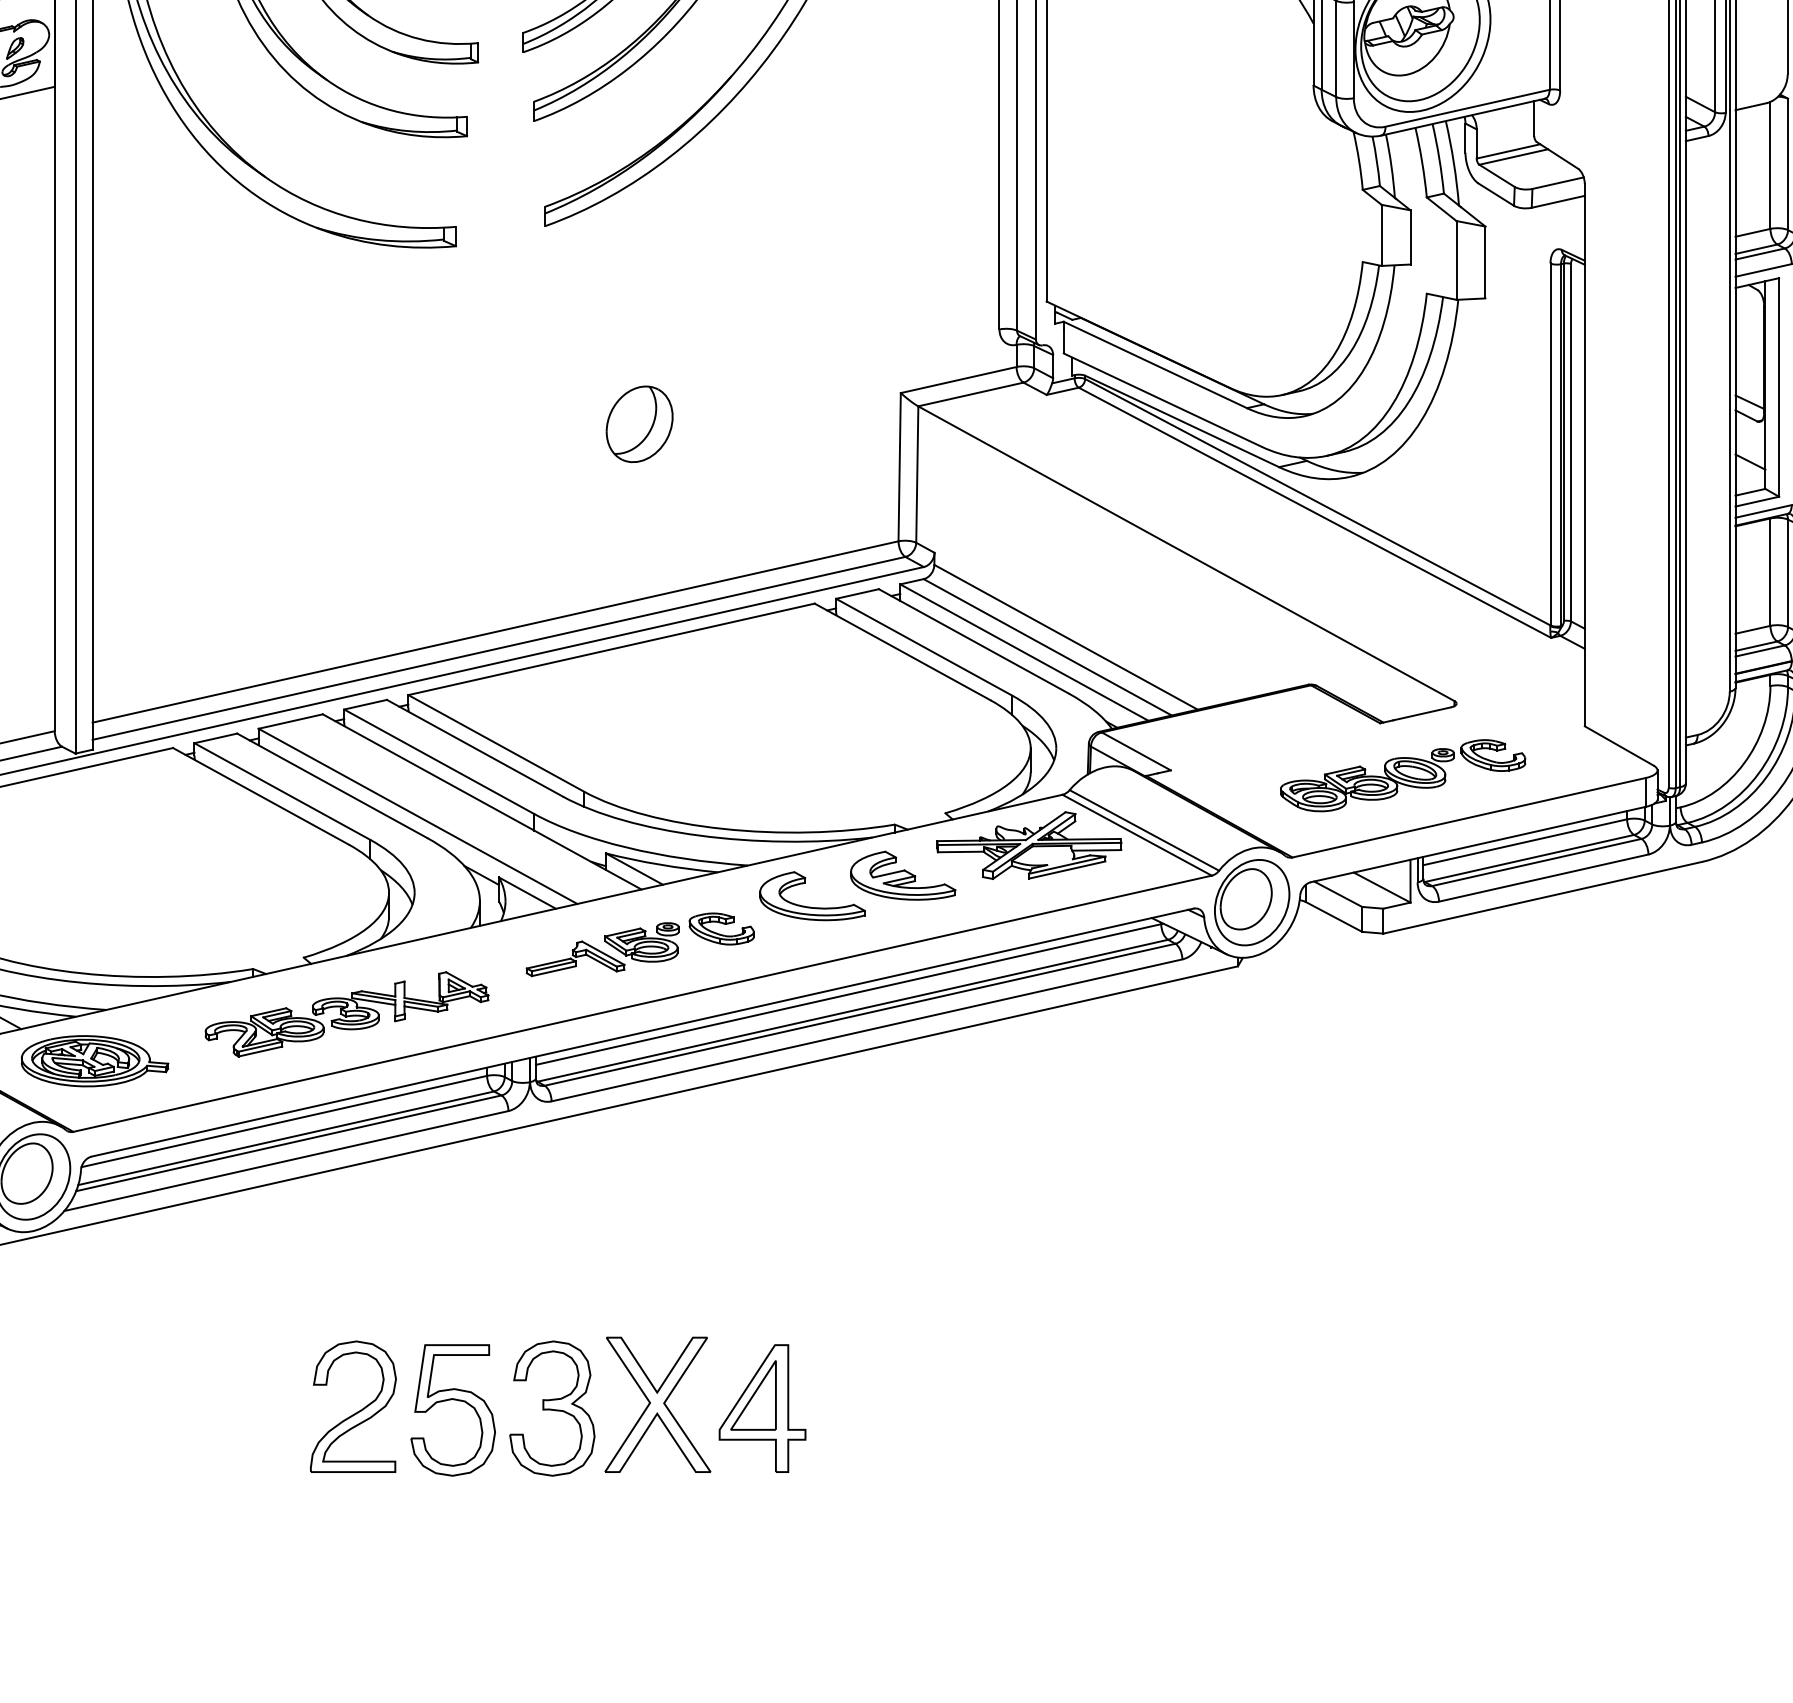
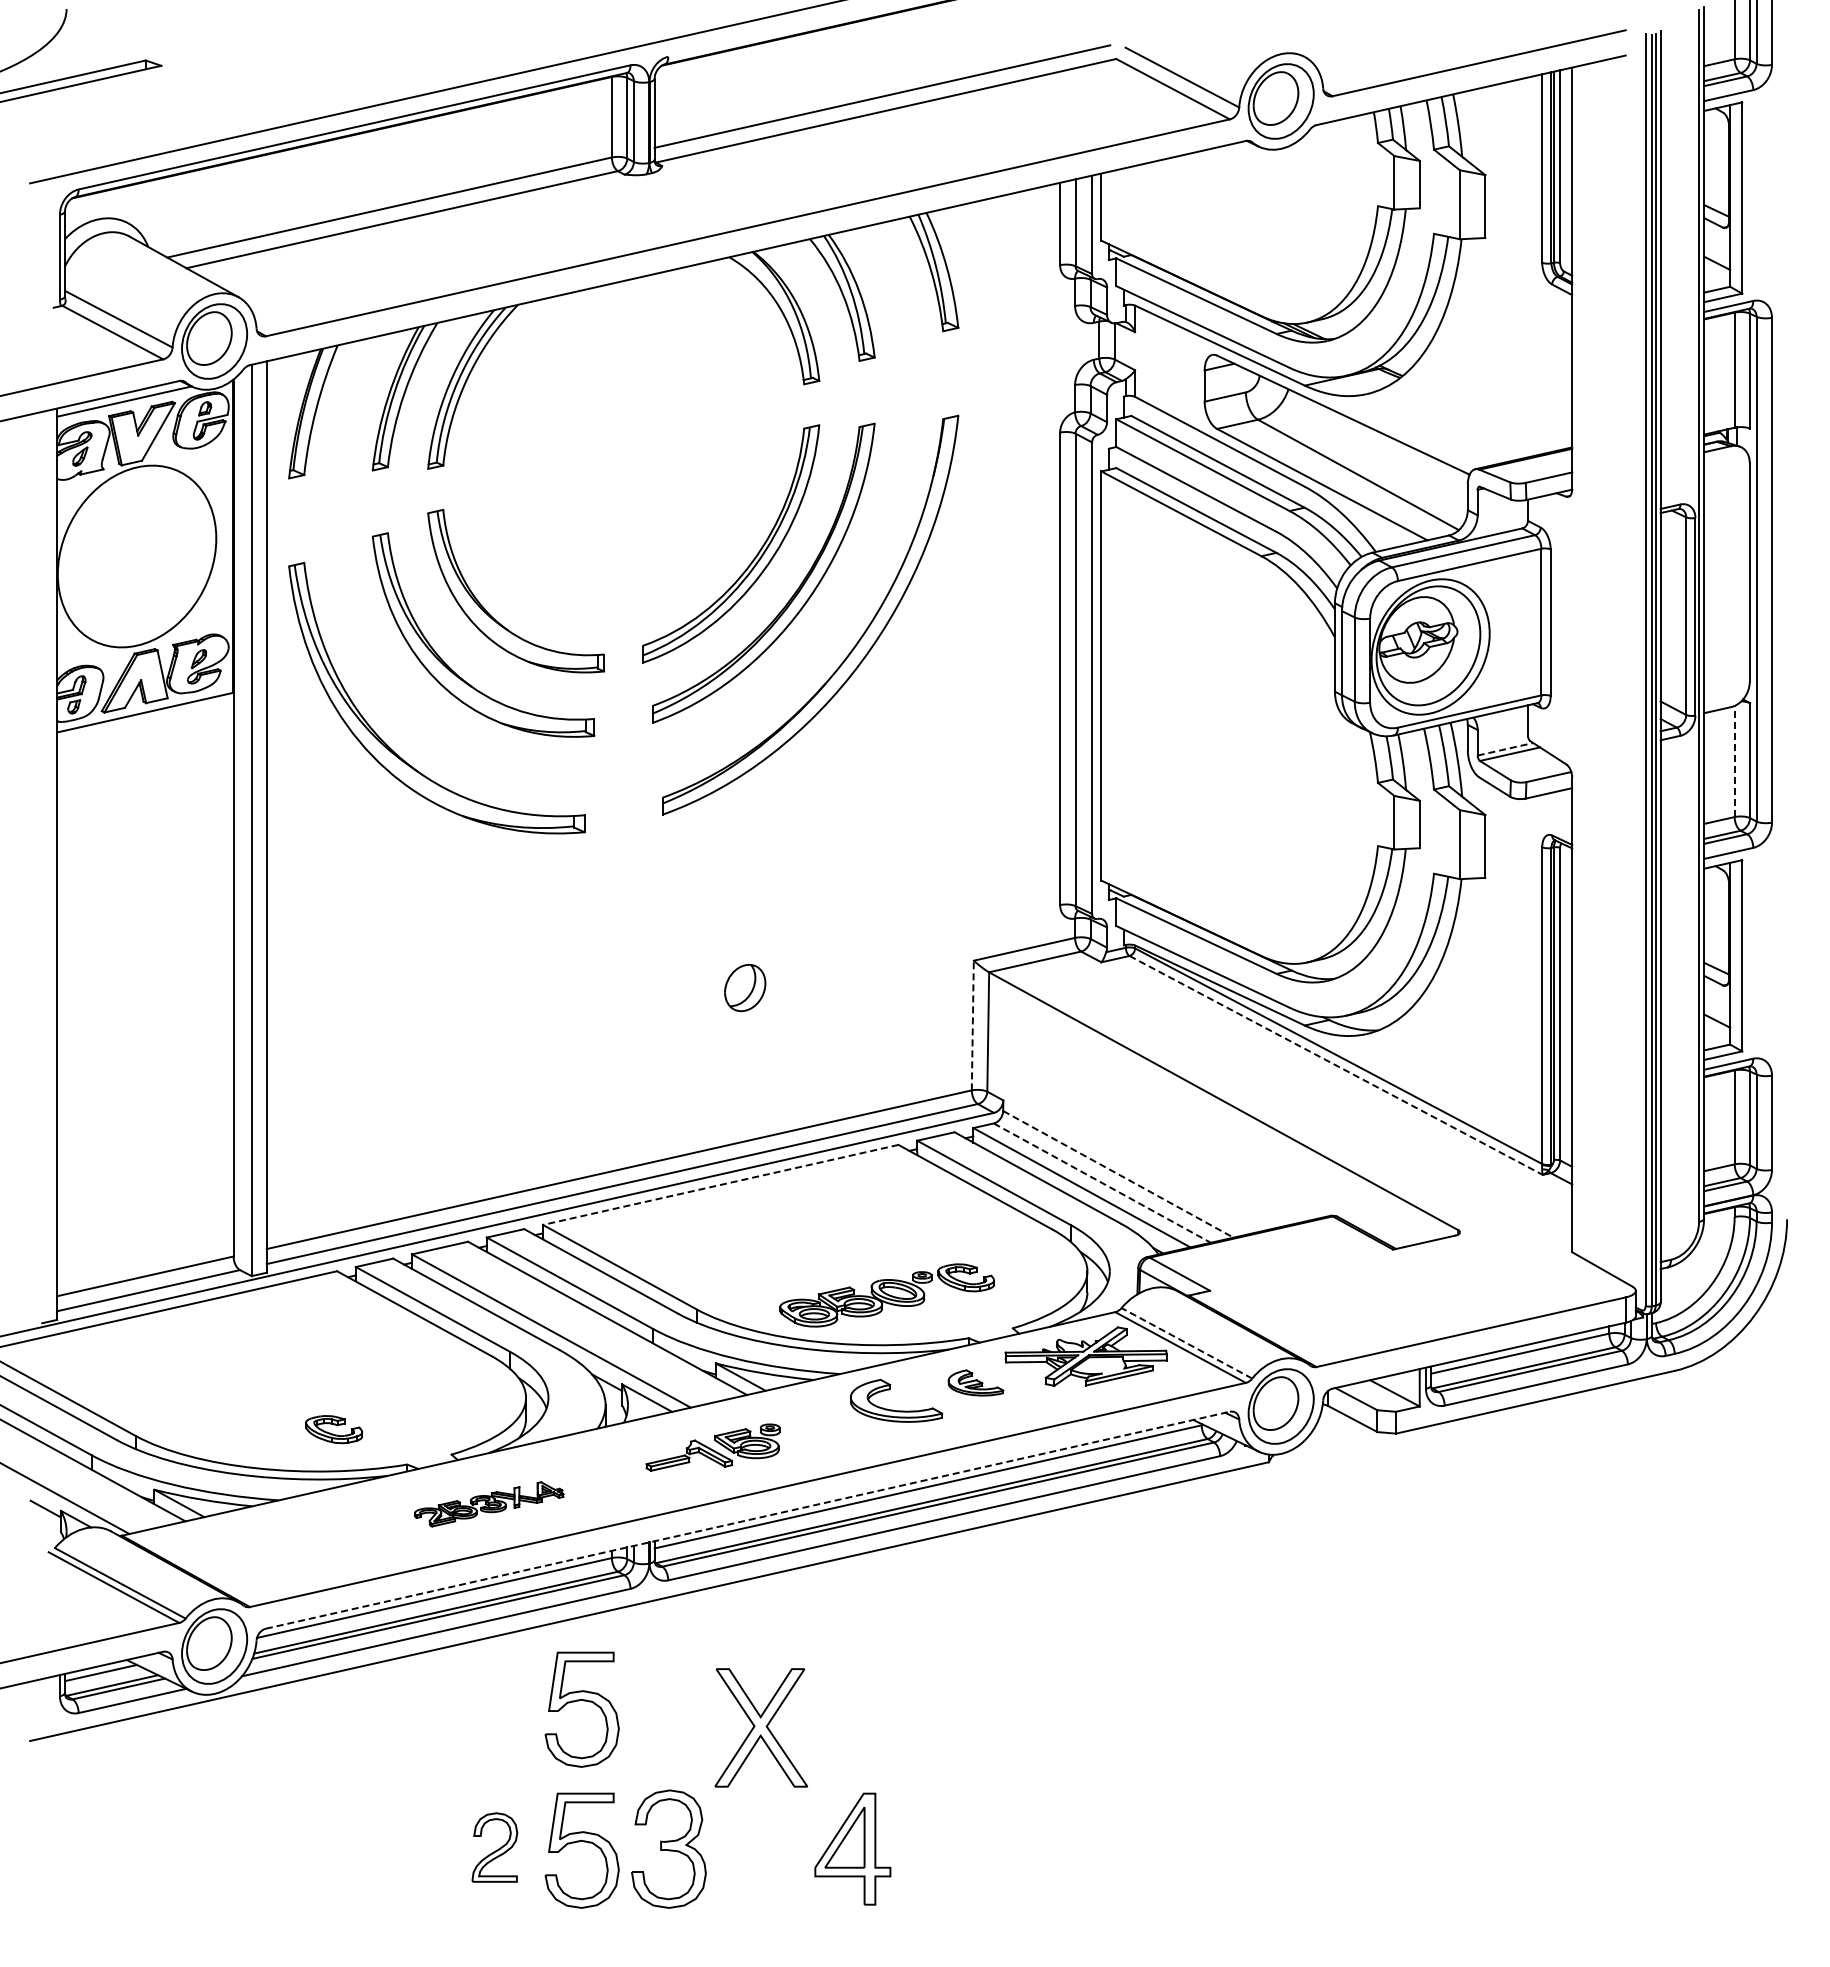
line: (1508, 151) -> (1505, 749), solid -> dashed
line: (1770, 165) -> (1734, 761), solid -> dashed
part: (638, 423) -> (744, 987), size x0.7
line: (899, 467) -> (972, 1025), solid -> dashed
line: (1315, 512) -> (1336, 1065), solid -> dashed
line: (1066, 637) -> (1118, 1174), solid -> dashed
line: (1047, 647) -> (1102, 1183), solid -> dashed
line: (611, 650) -> (720, 1185), solid -> dashed
part: (1403, 775) -> (887, 1295), moved
line: (1143, 830) -> (1186, 1343), solid -> dashed
part: (902, 875) -> (975, 1382), size x0.6
part: (722, 928) -> (334, 1429), moved
part: (346, 1014) -> (488, 1504), size x0.6
line: (643, 1032) -> (748, 1520), solid -> dashed
part: (94, 1061) -> (268, 1545), removed
part: (450, 1239) -> (579, 1701), added
part: (656, 1404) -> (760, 1727), moved
part: (352, 1406) -> (494, 1847), size x0.6

